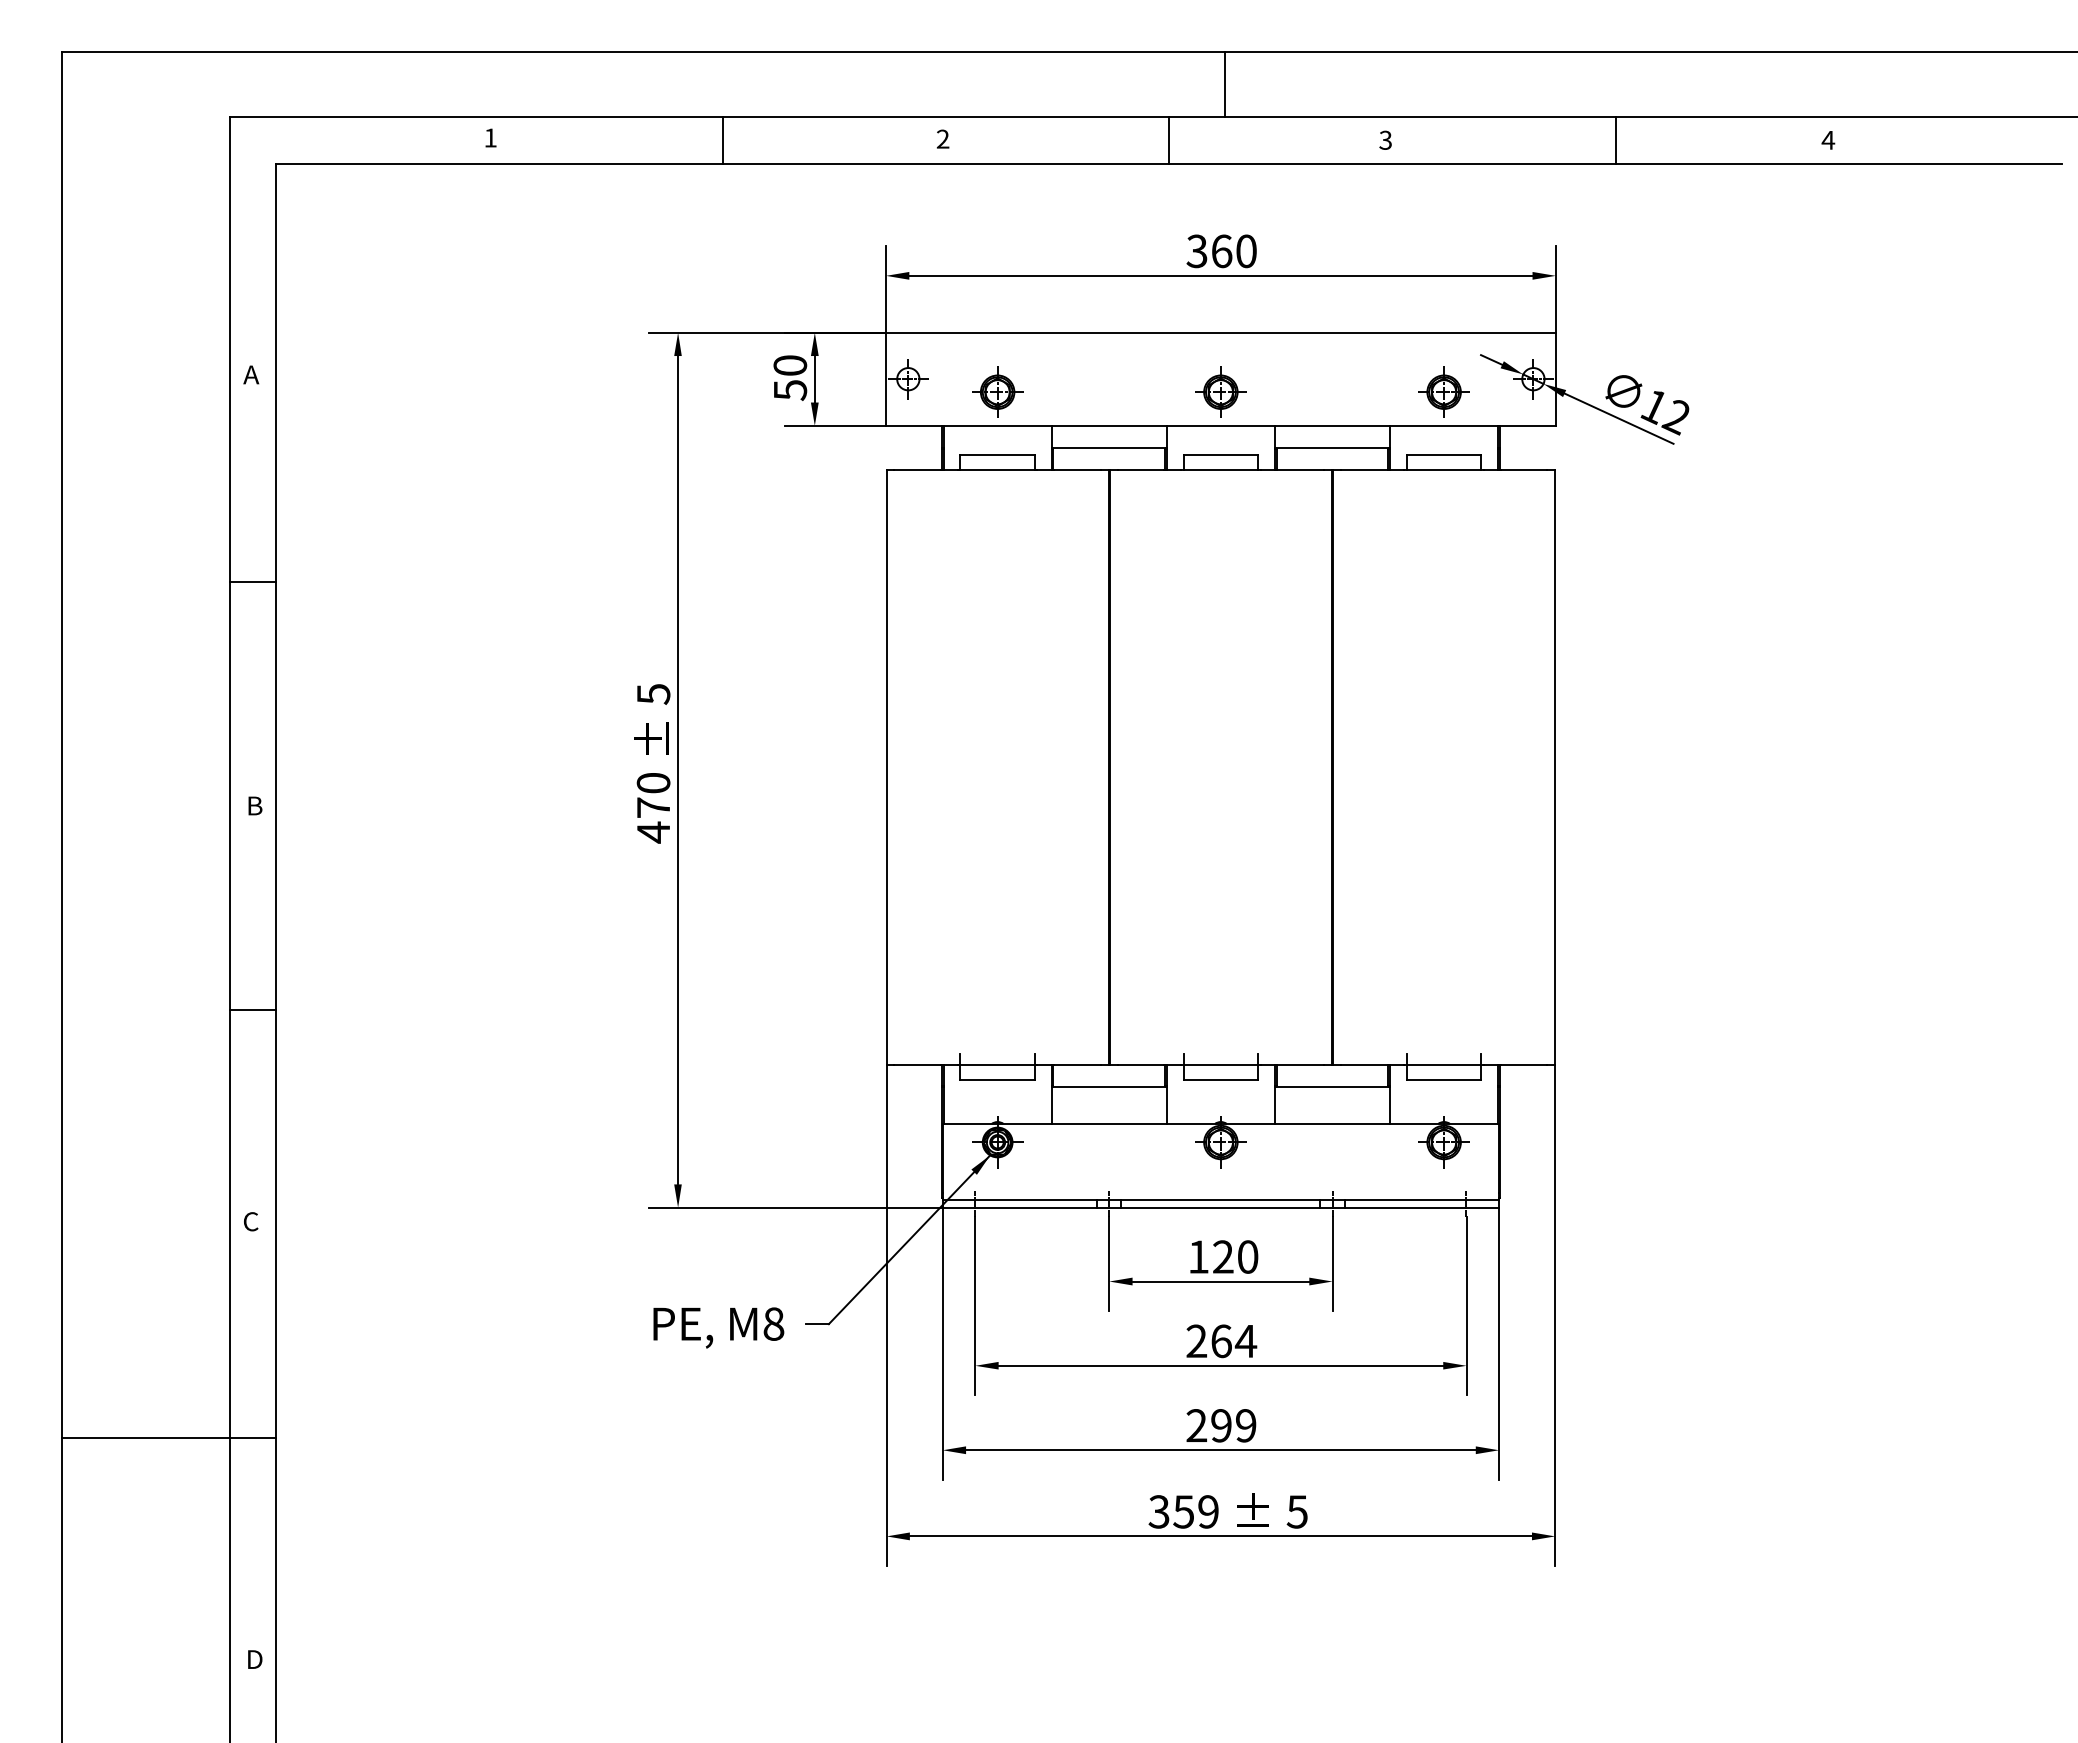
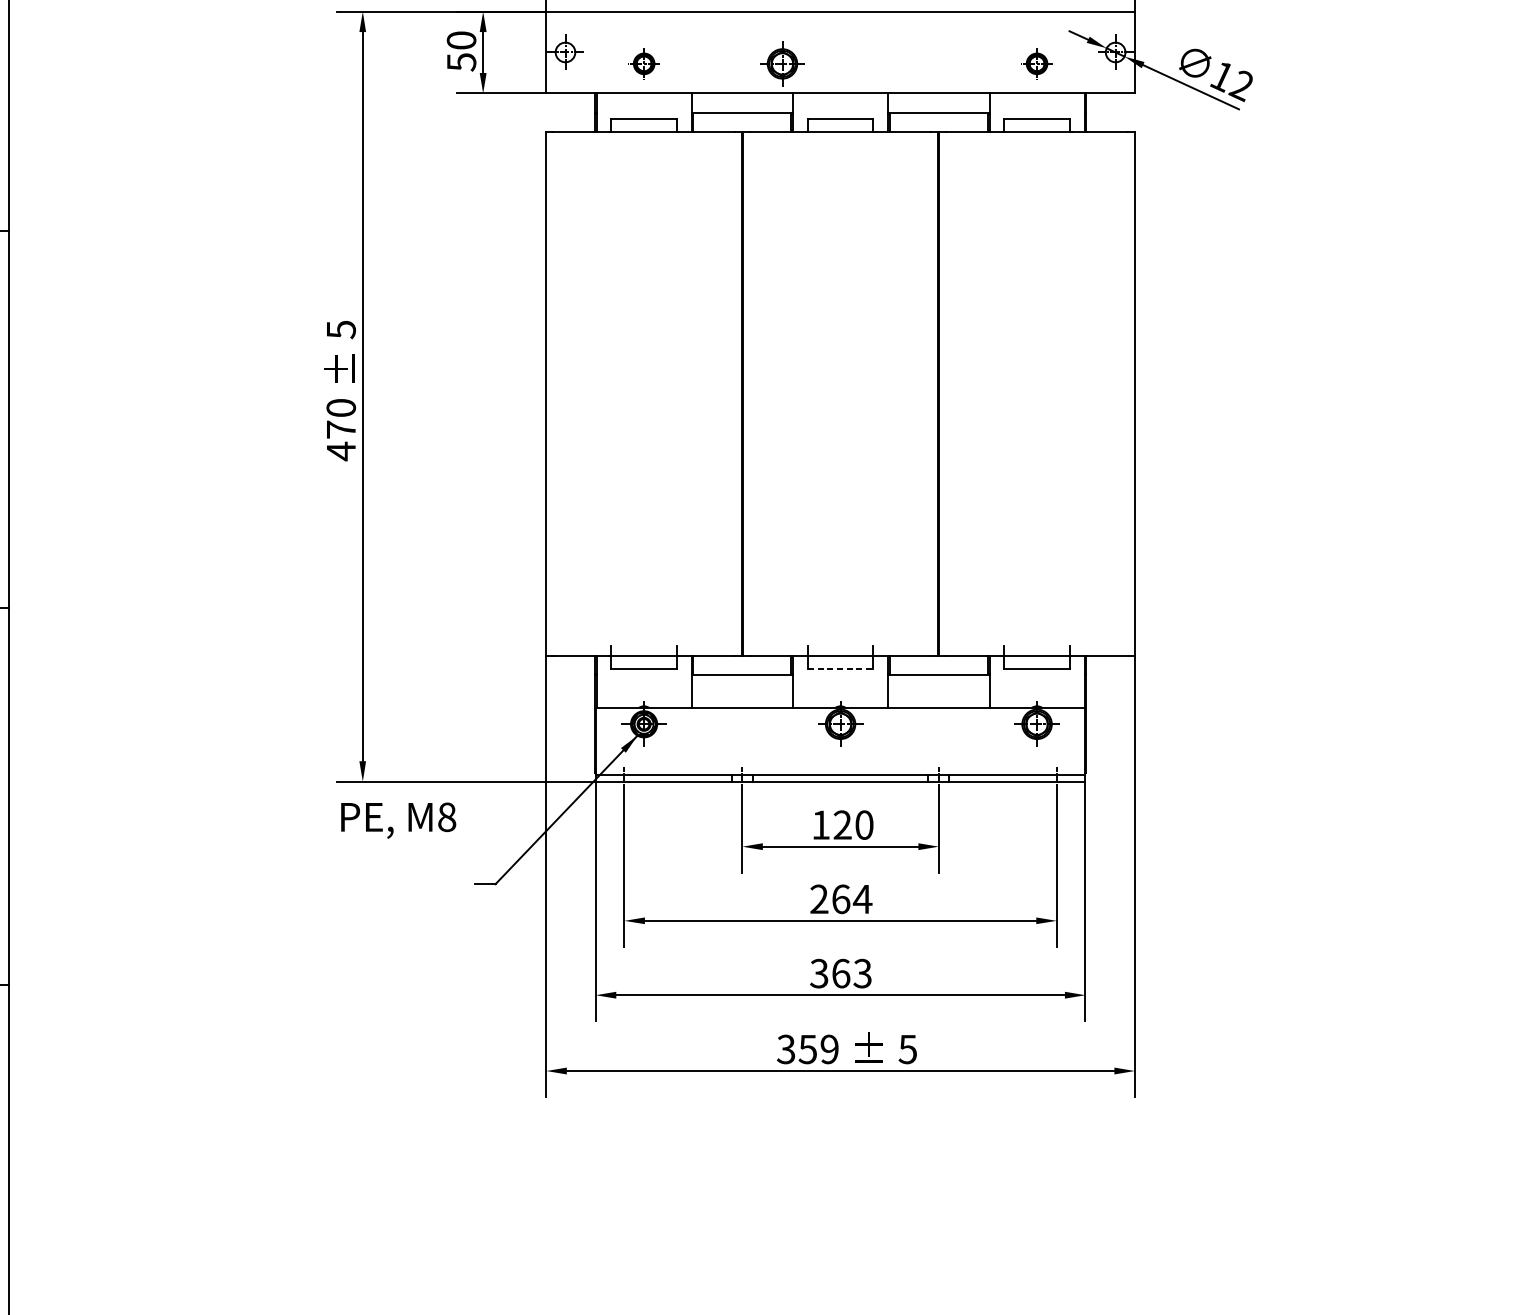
part: (997, 391) -> (643, 63), size x0.7
part: (1220, 391) -> (782, 63), moved
part: (1443, 391) -> (1036, 63), size x0.7
line: (1221, 1079) -> (841, 668), solid -> dashed
text: (718, 1327) -> (398, 820), moved
text: (1221, 1425) -> (841, 973), 299 -> 363

